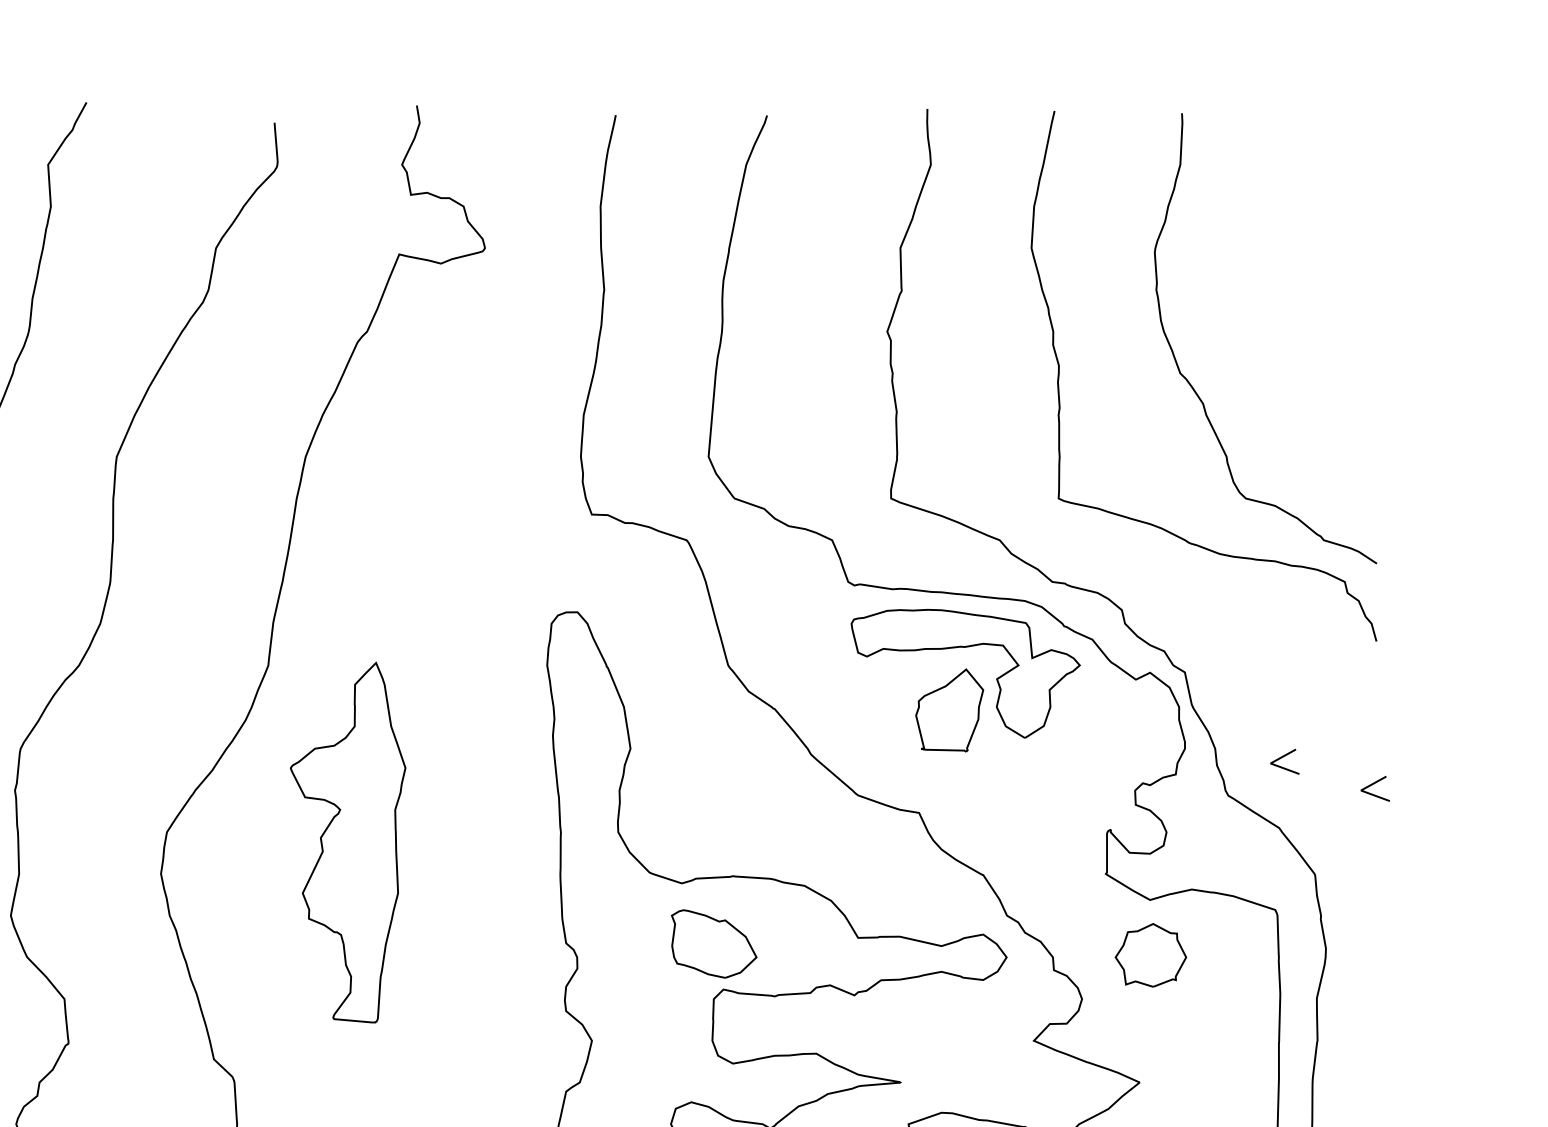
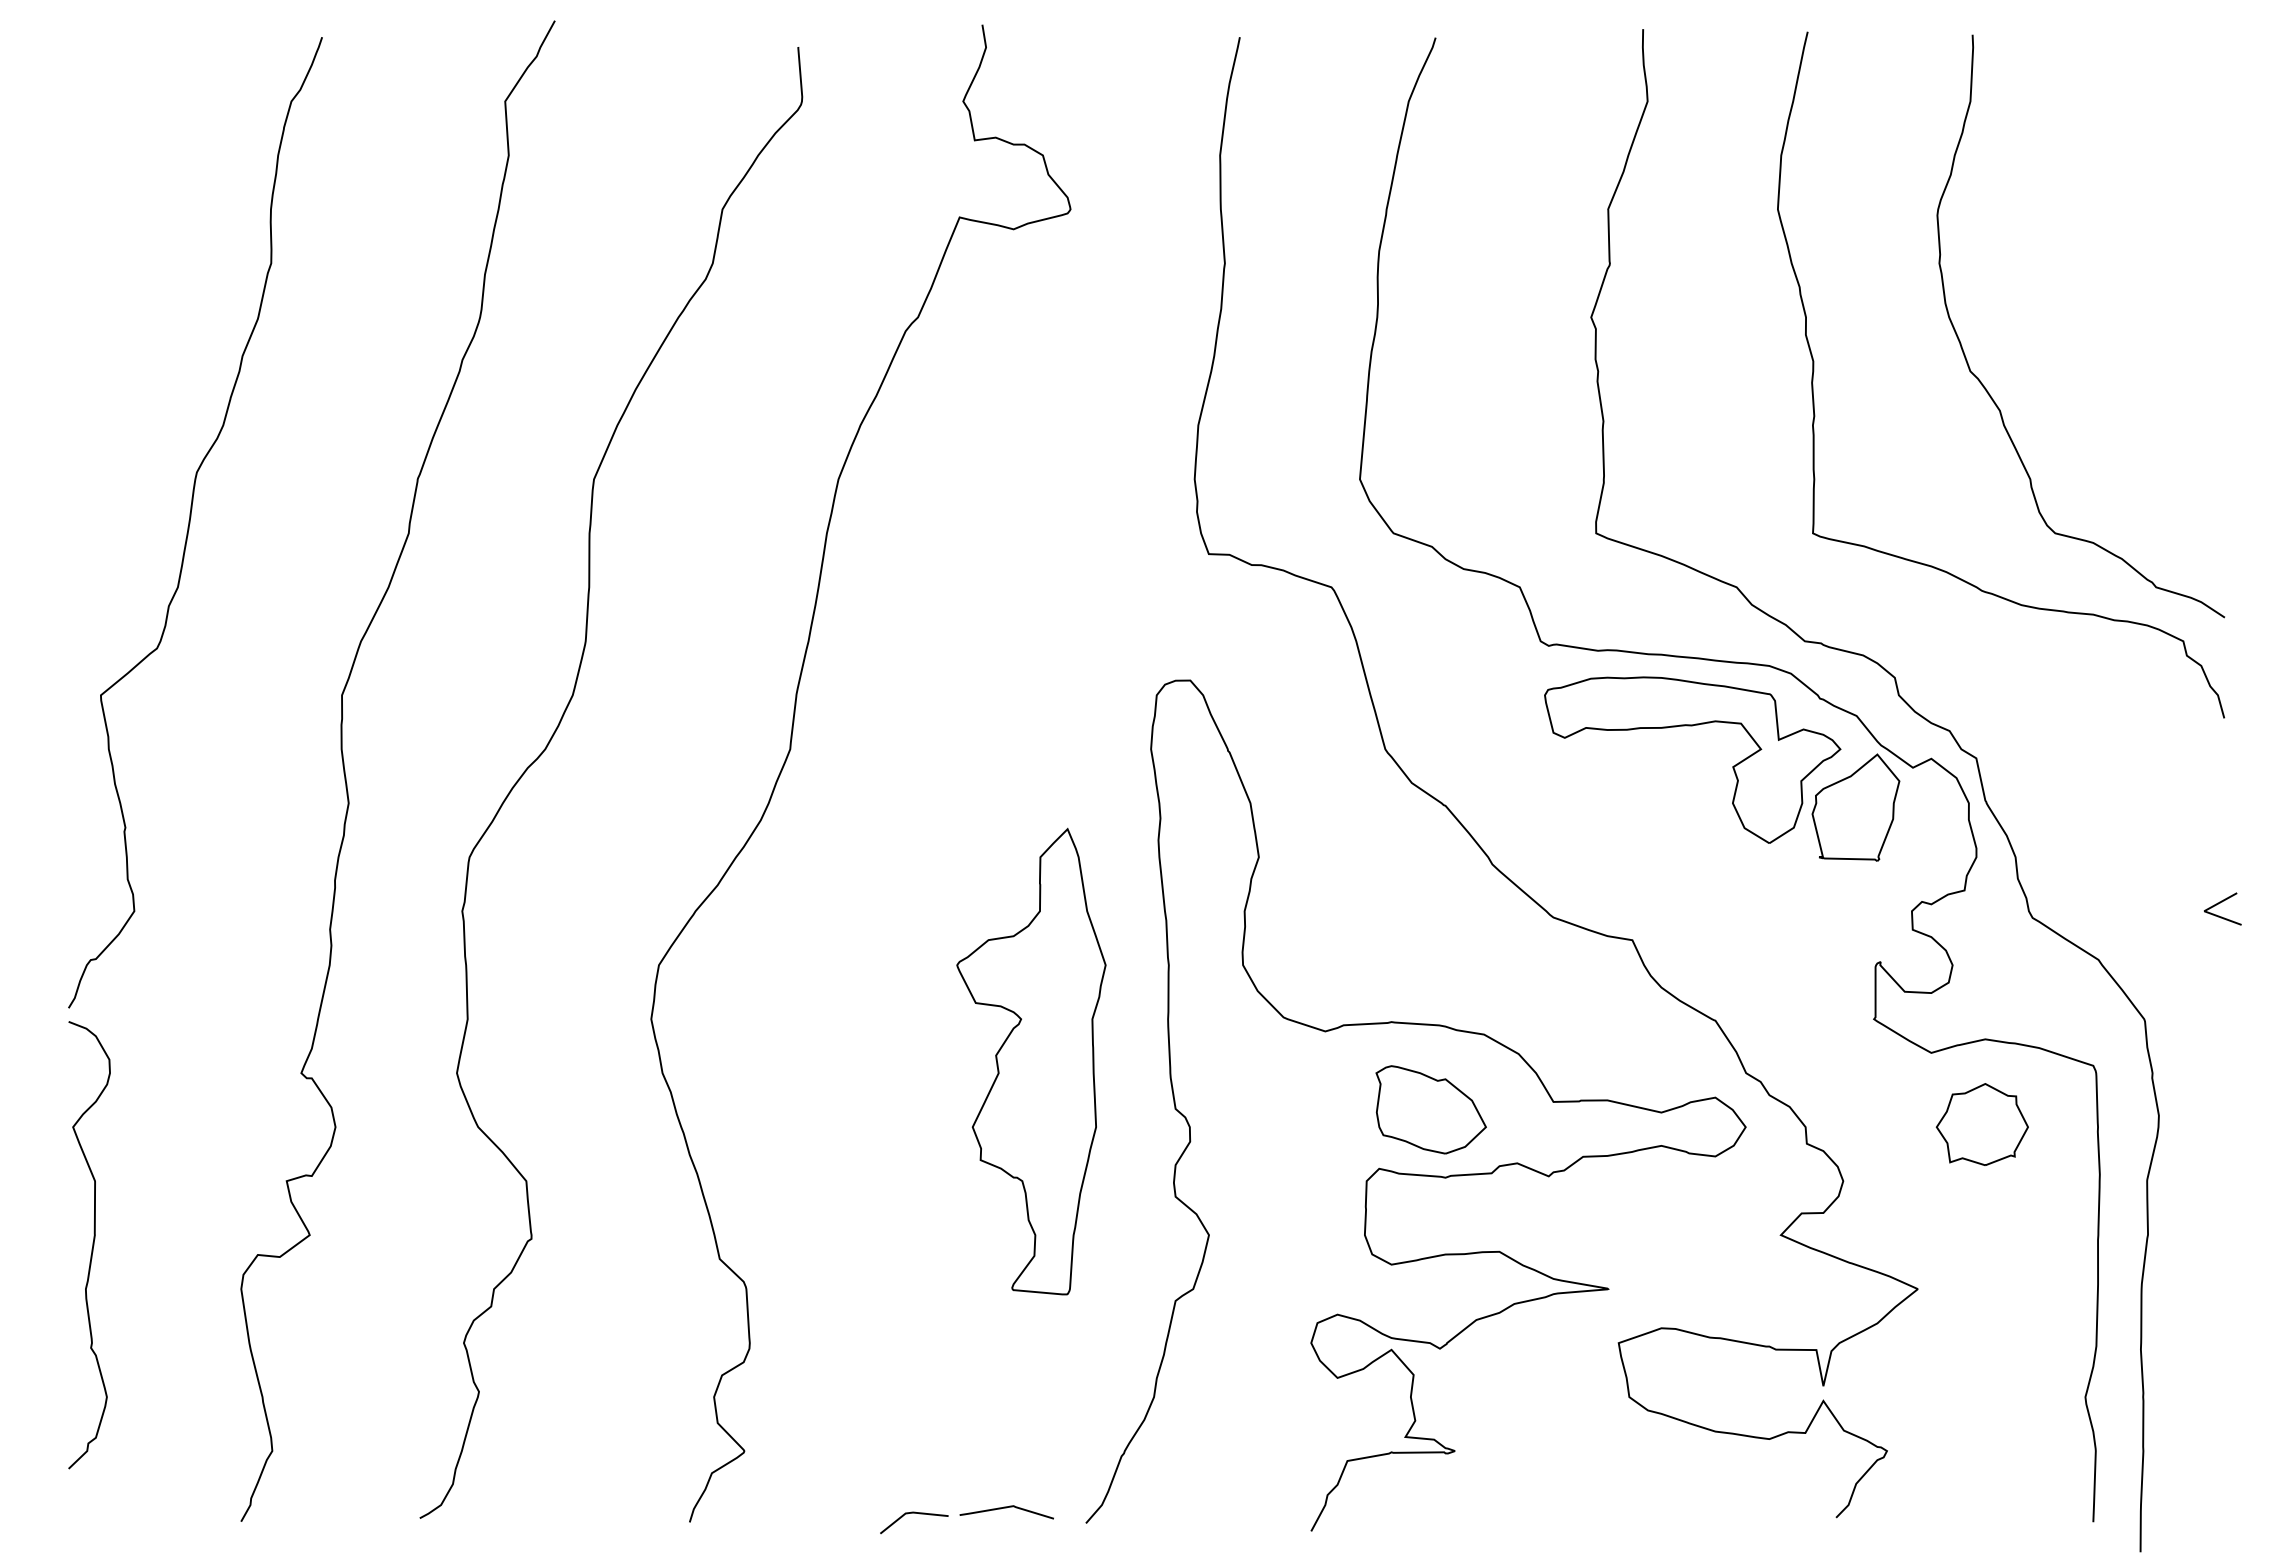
part: (949, 710) -> (1855, 807), moved
line: (1283, 757) -> (2103, 868), removed
part: (348, 842) -> (1031, 1061), moved
part: (713, 943) -> (1430, 1109), moved
part: (1150, 955) -> (1981, 1124), moved

